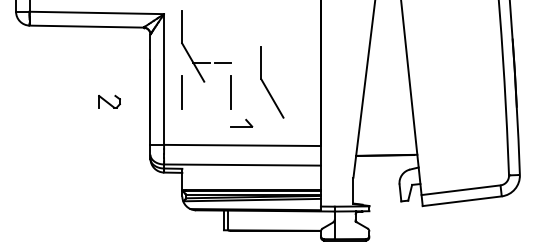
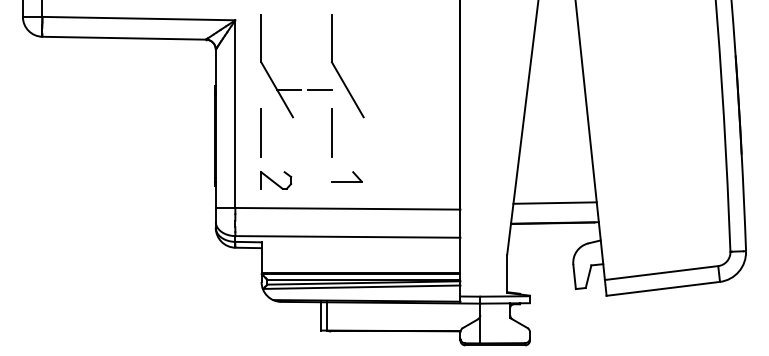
part: (267, 87) -> (340, 73), moved
part: (109, 101) -> (276, 180), moved
line: (386, 140) -> (554, 201), added

